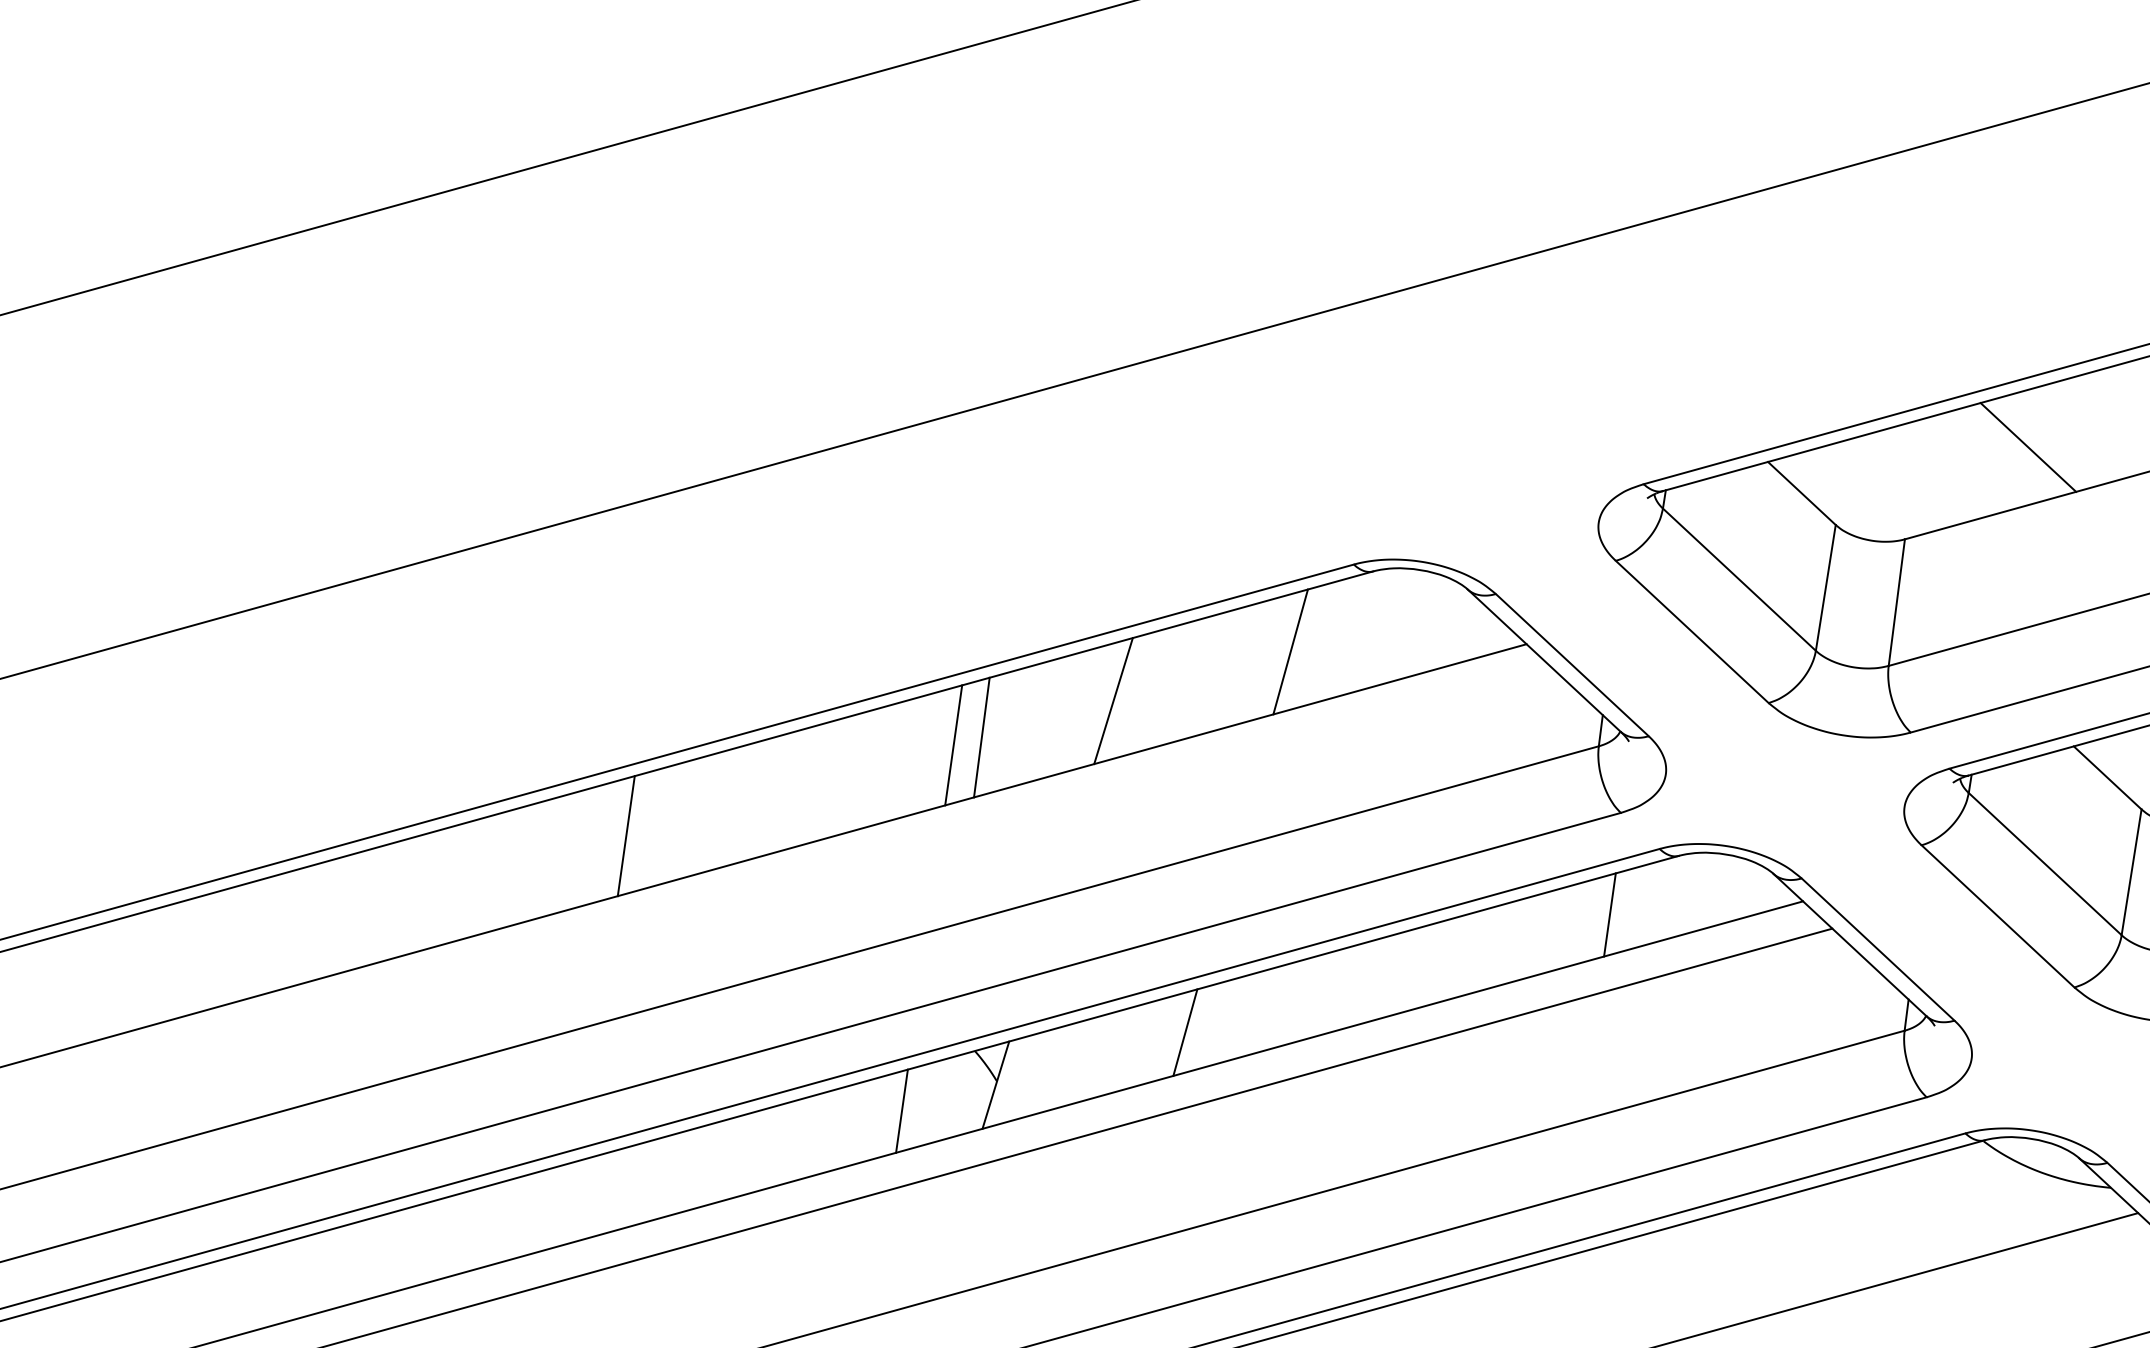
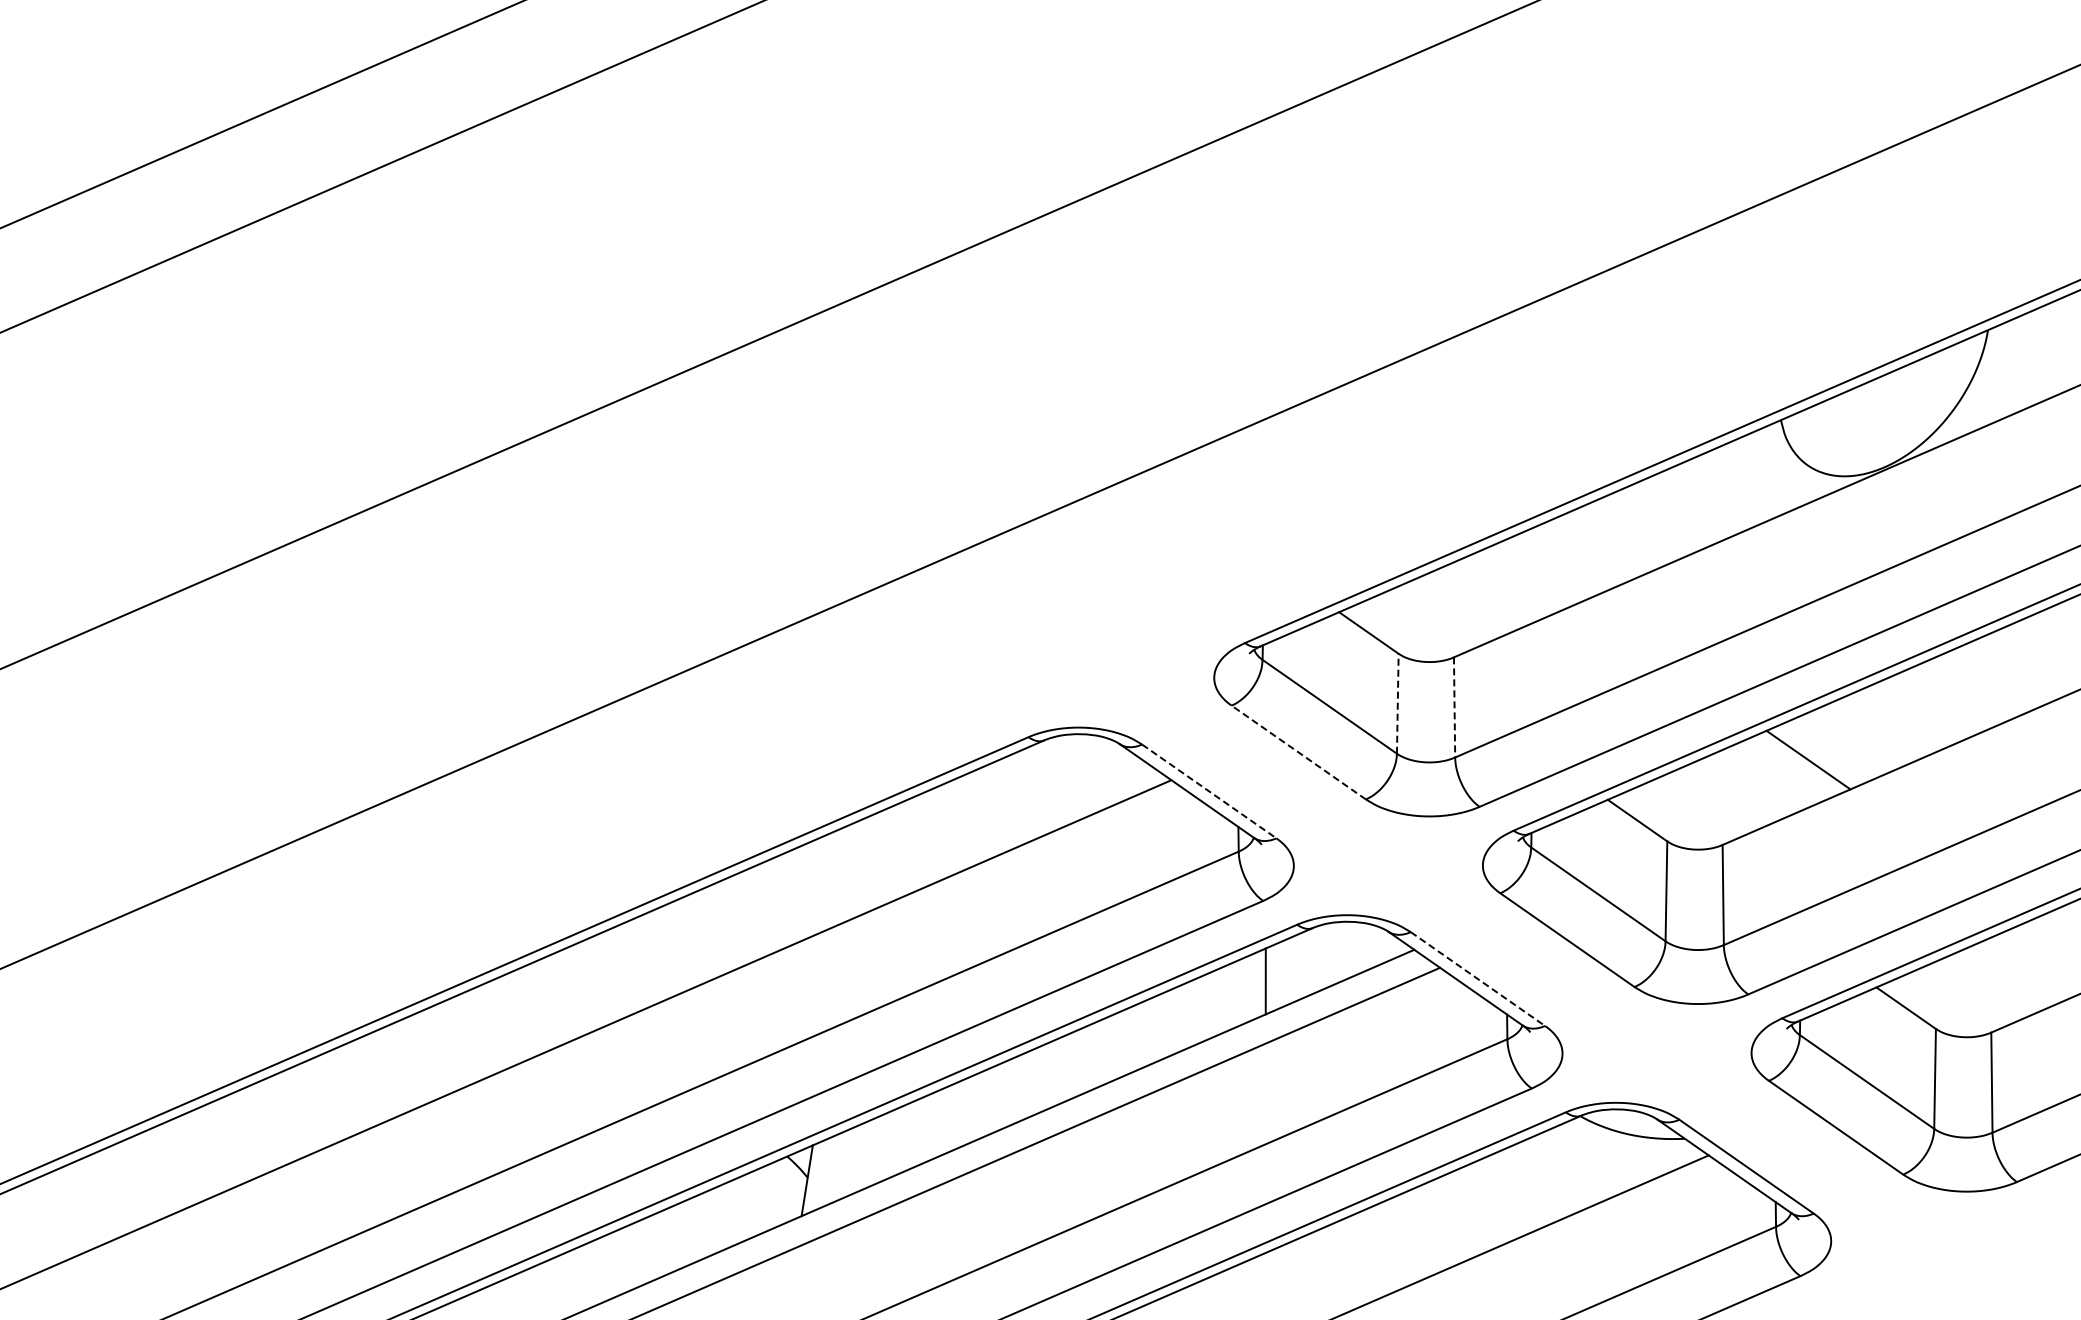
line: (2027, 447) -> (1539, 572), removed
line: (1825, 587) -> (1397, 703), solid -> dashed
line: (1896, 602) -> (1454, 707), solid -> dashed
line: (1691, 631) -> (1298, 752), solid -> dashed
line: (1290, 651) -> (988, 811), removed
line: (1572, 665) -> (1209, 791), solid -> dashed
line: (1113, 701) -> (856, 869), removed
line: (980, 736) -> (757, 911), removed
line: (954, 744) -> (737, 920), removed
line: (625, 835) -> (492, 1027), removed
line: (1877, 950) -> (1477, 979), solid -> dashed
line: (1185, 1032) -> (948, 1119), removed
line: (902, 1111) -> (737, 1211), removed

